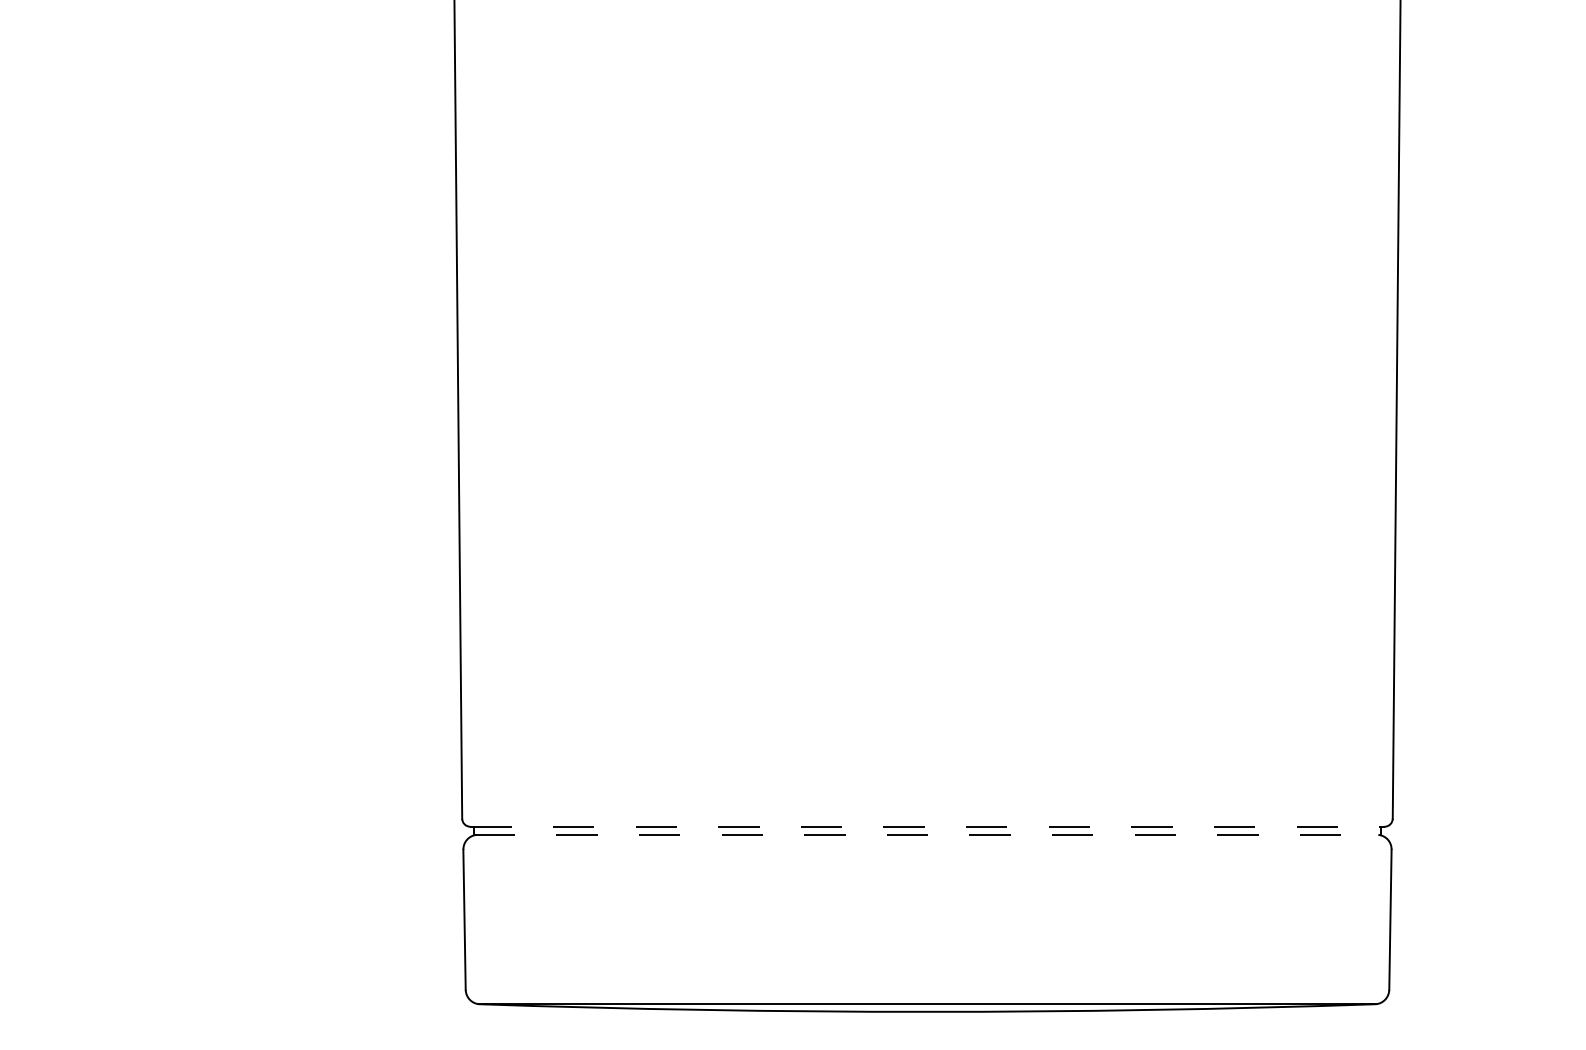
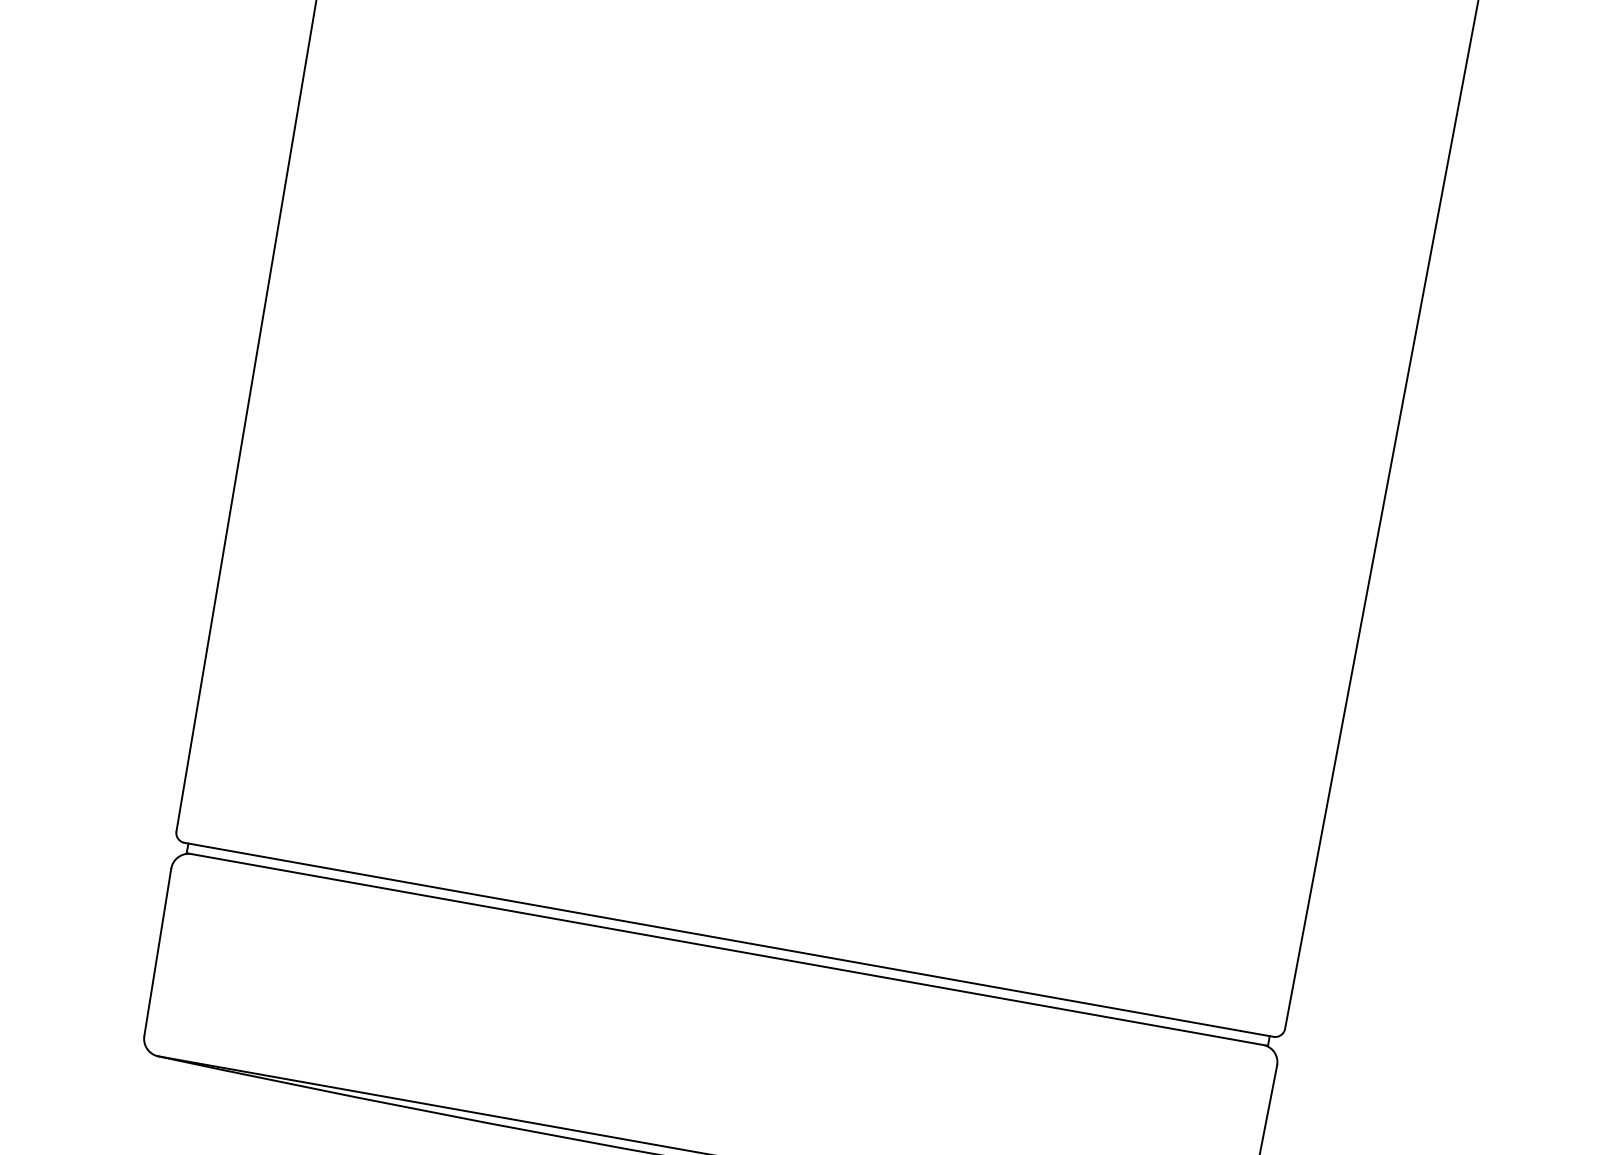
line: (927, 826) -> (729, 939), dashed -> solid
line: (927, 834) -> (727, 949), dashed -> solid

